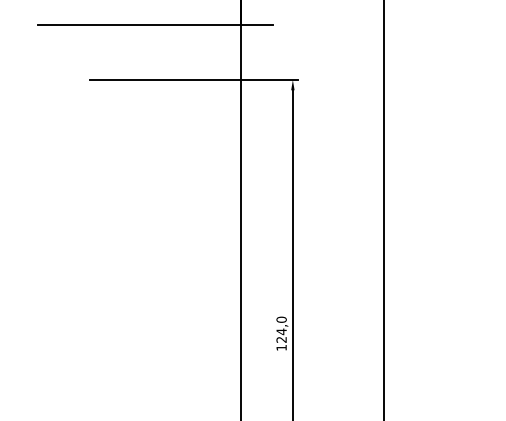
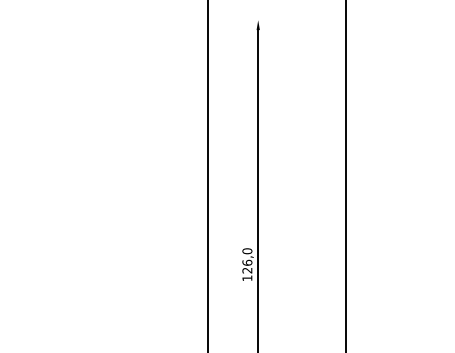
line: (193, 80) -> (162, 20), removed
text: (281, 331) -> (247, 262), 124,0 -> 126,0

